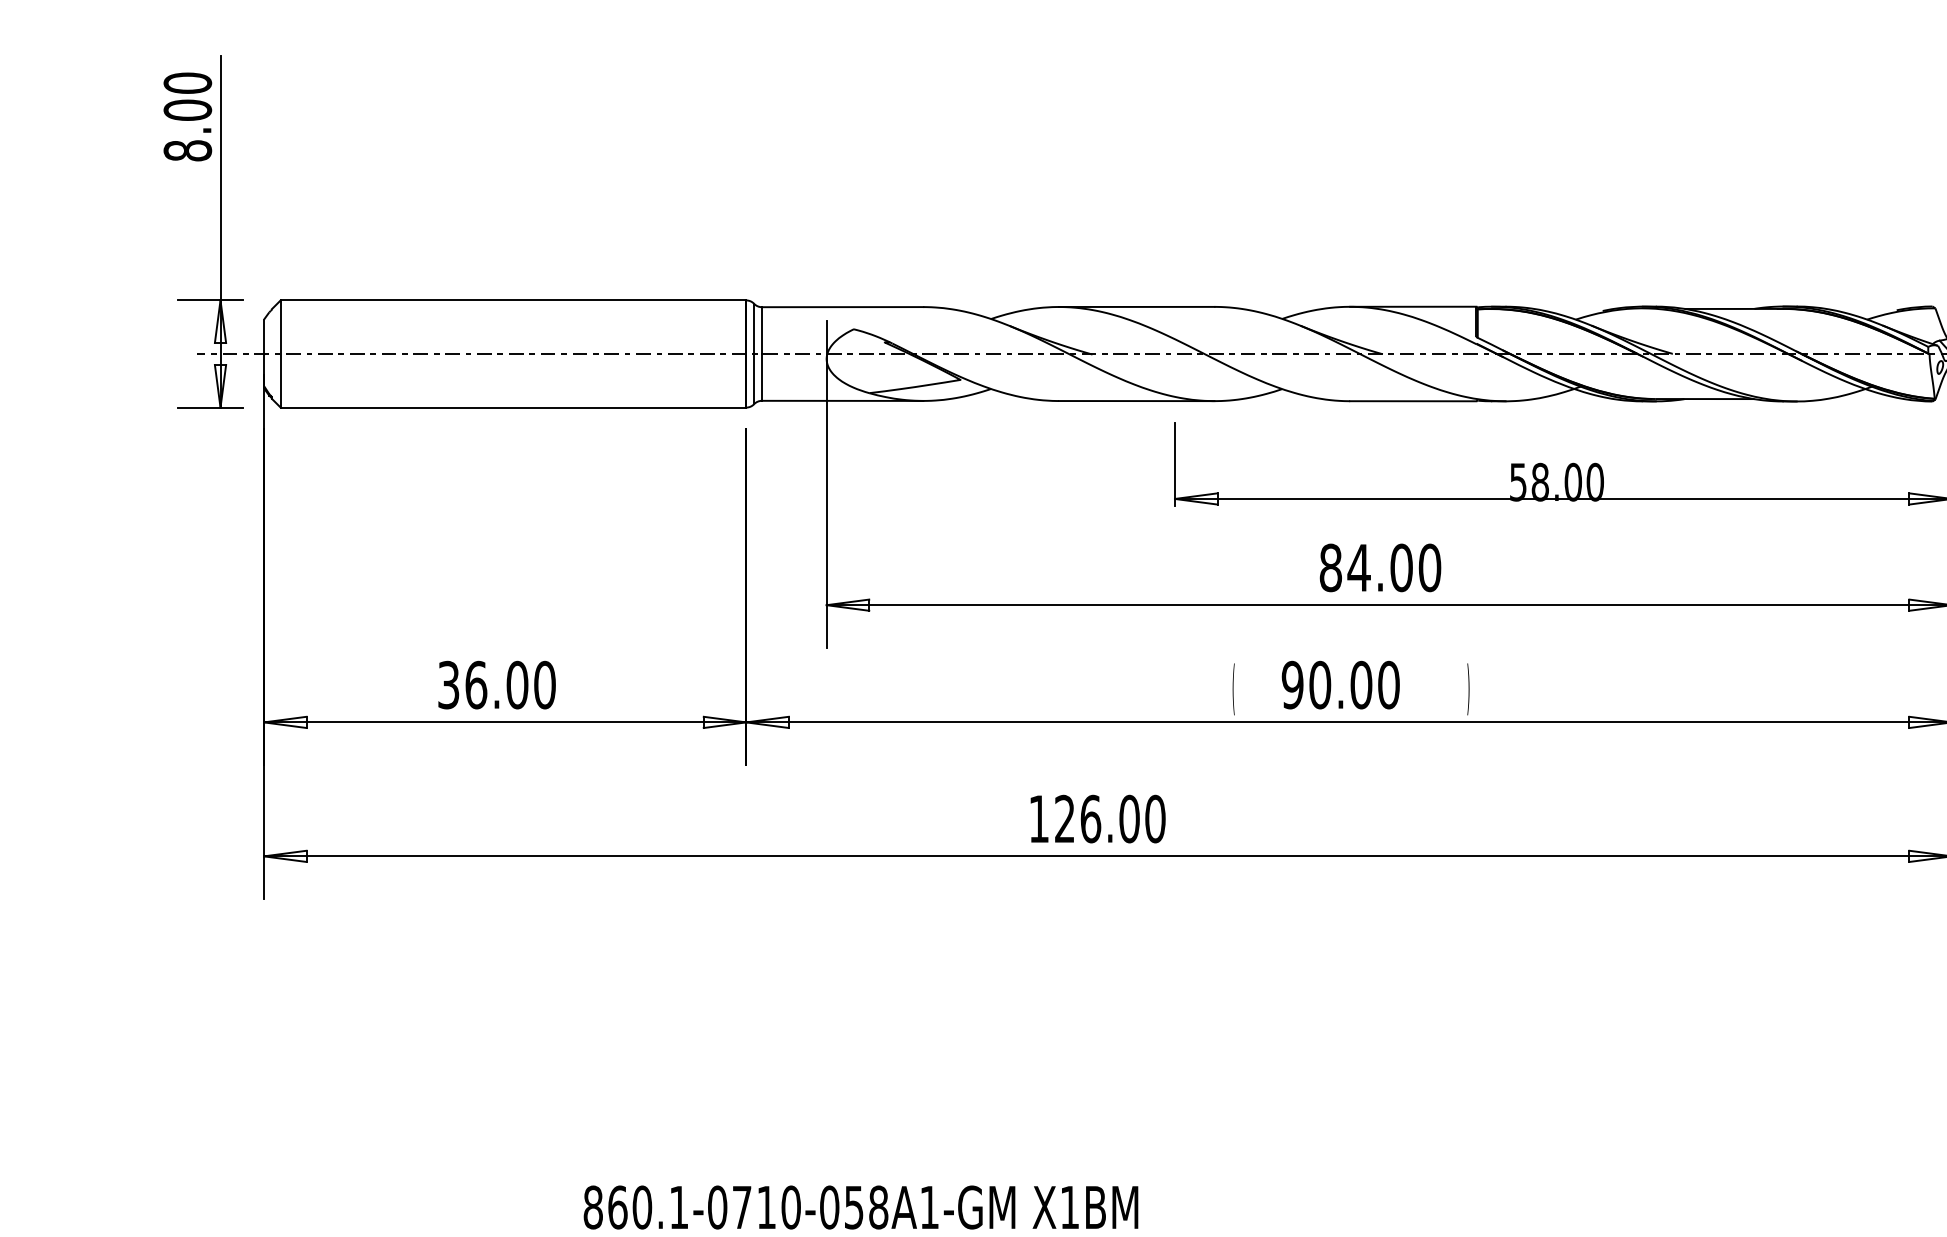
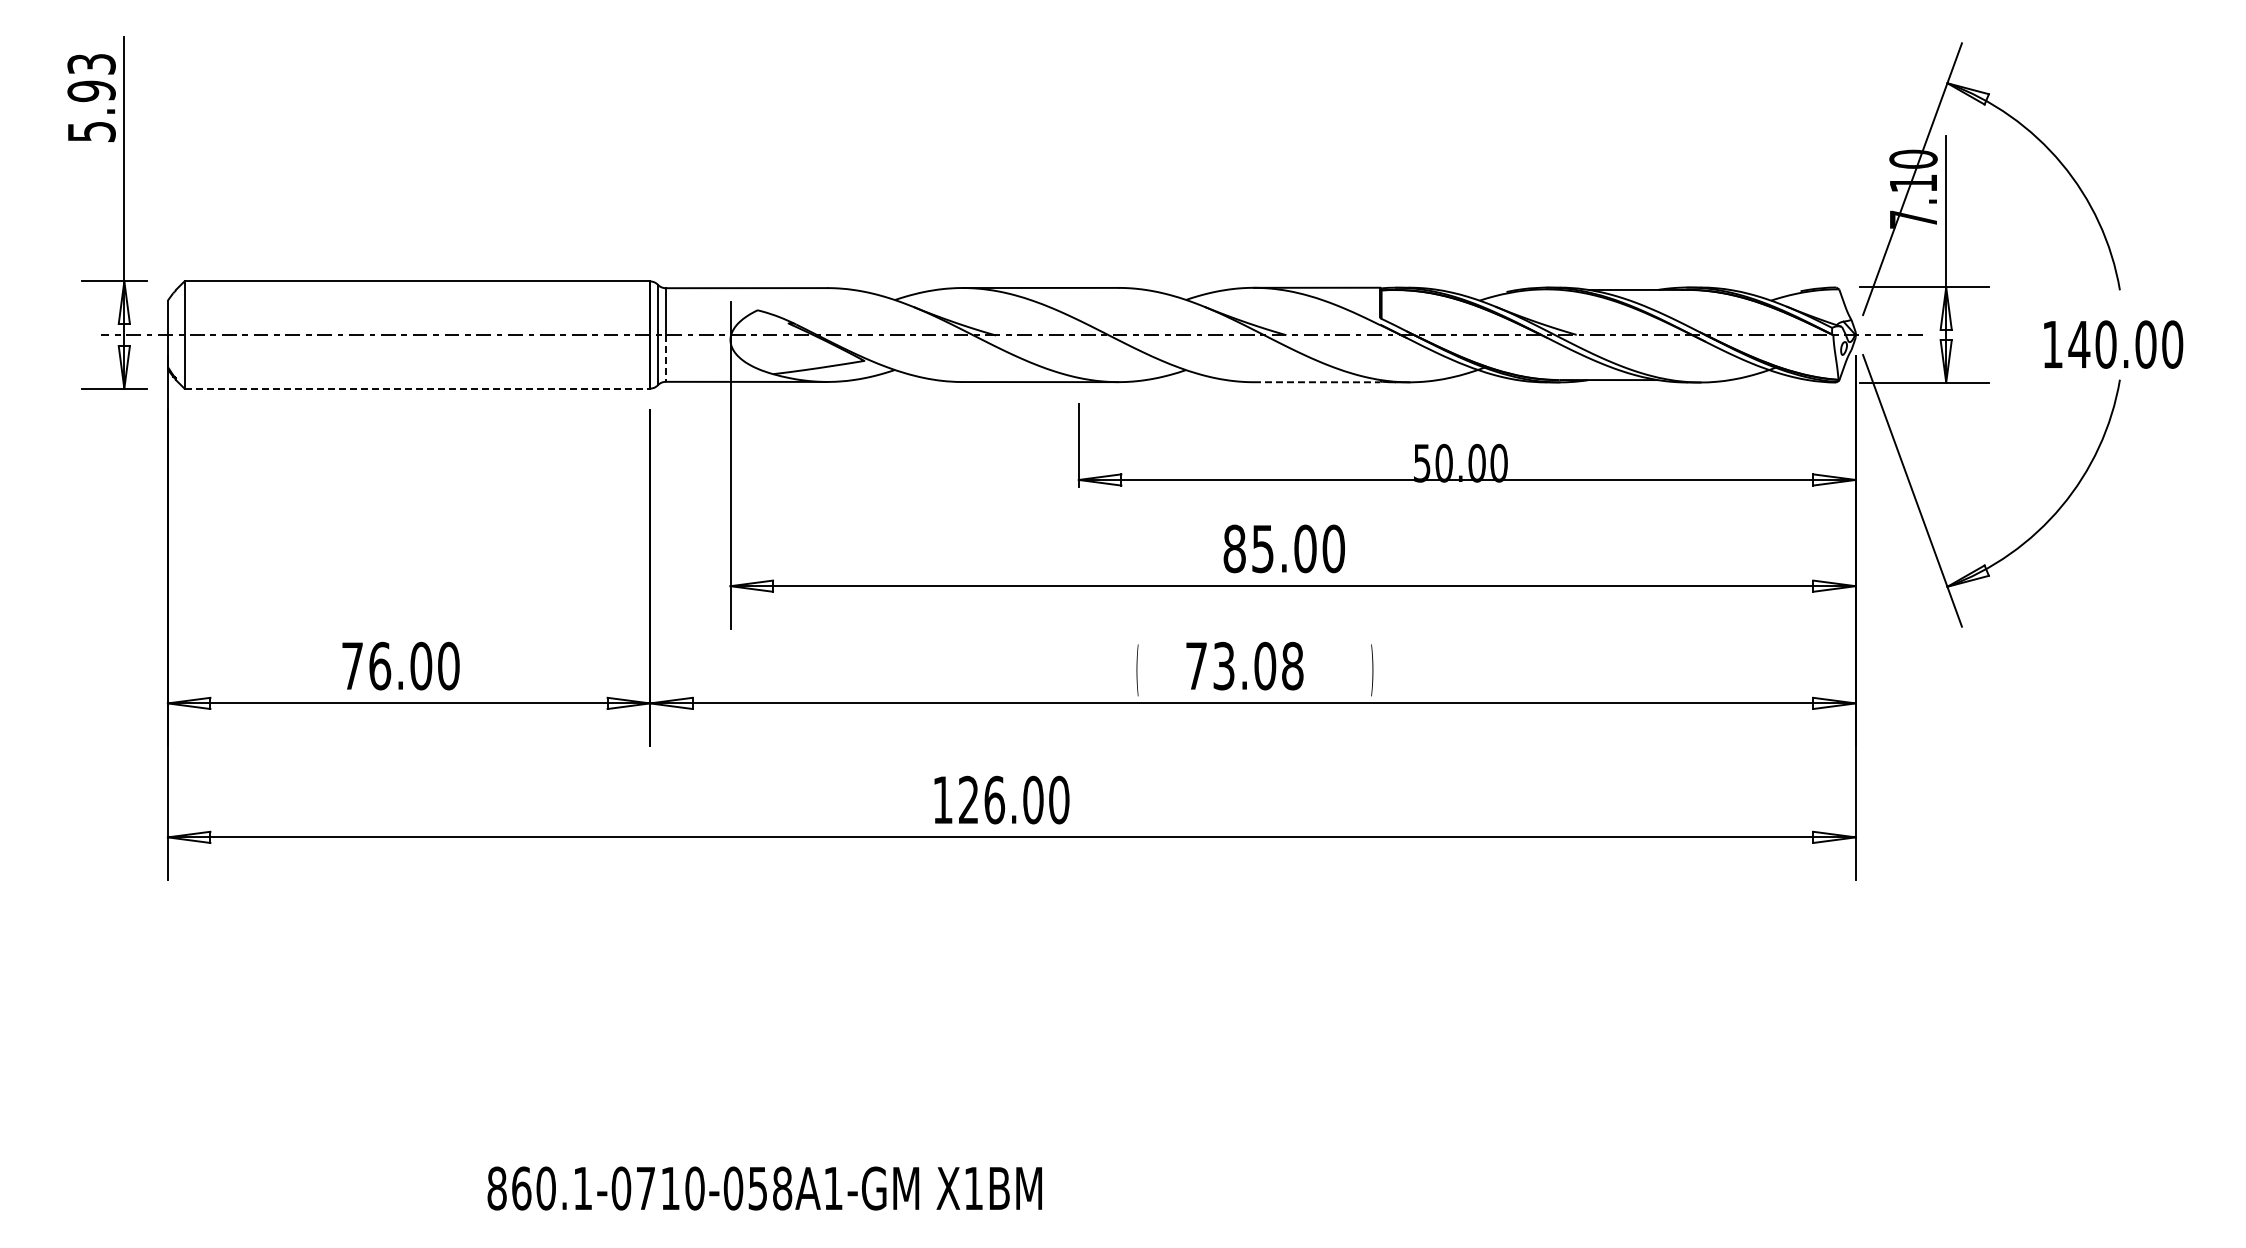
text: (187, 116) -> (91, 97), 8.00 -> 5.93
line: (761, 377) -> (665, 358), solid -> dashed
line: (1413, 401) -> (1317, 382), solid -> dashed
line: (513, 407) -> (417, 388), solid -> dashed
text: (1539, 482) -> (1443, 463), 58.00 -> 50.00
text: (1358, 568) -> (1262, 549), 84.00 -> 85.00
text: (448, 684) -> (352, 665), 36.00 -> 76.00
text: (1340, 684) -> (1244, 665), 90.00 -> 73.08

